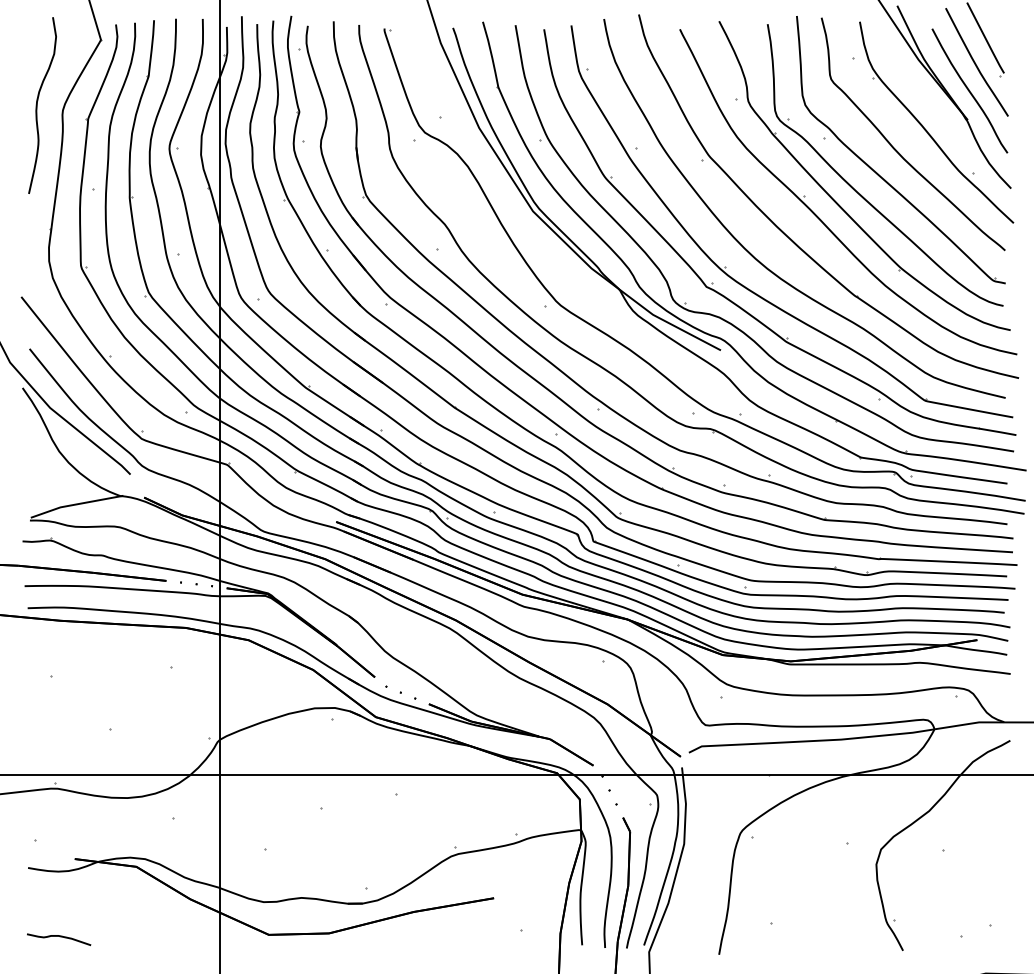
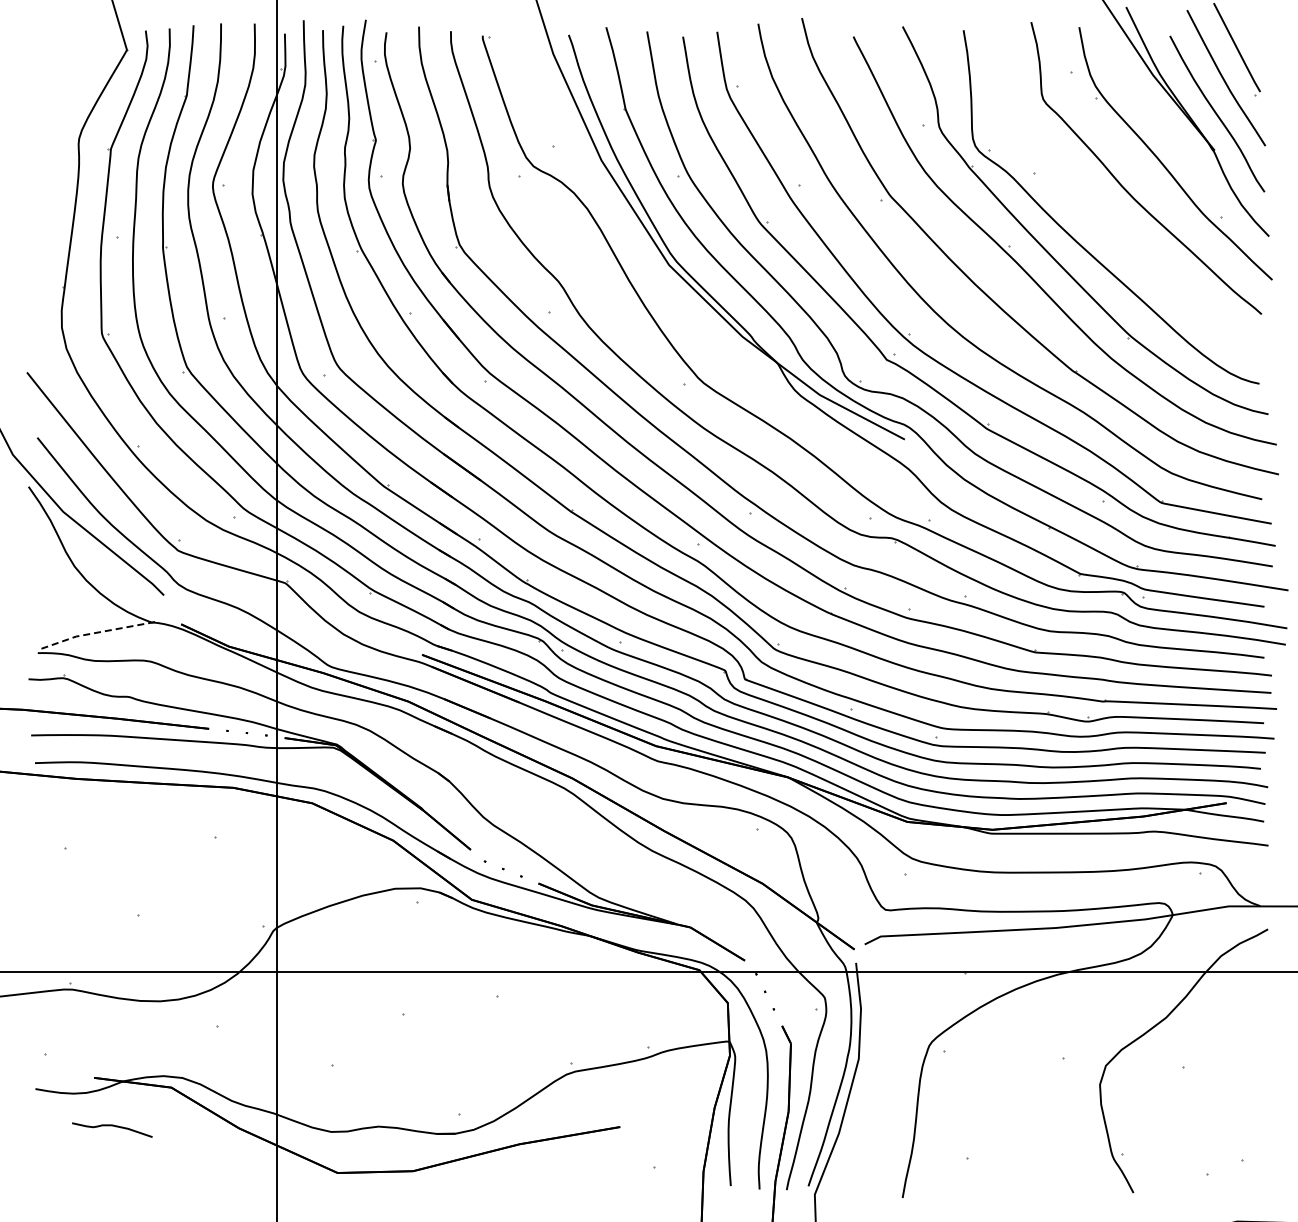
curve: (37, 105) -> (47, 132), removed
part: (879, 174) -> (1103, 218), removed
line: (75, 504) -> (95, 632), solid -> dashed
curve: (59, 936) -> (112, 1126), moved

